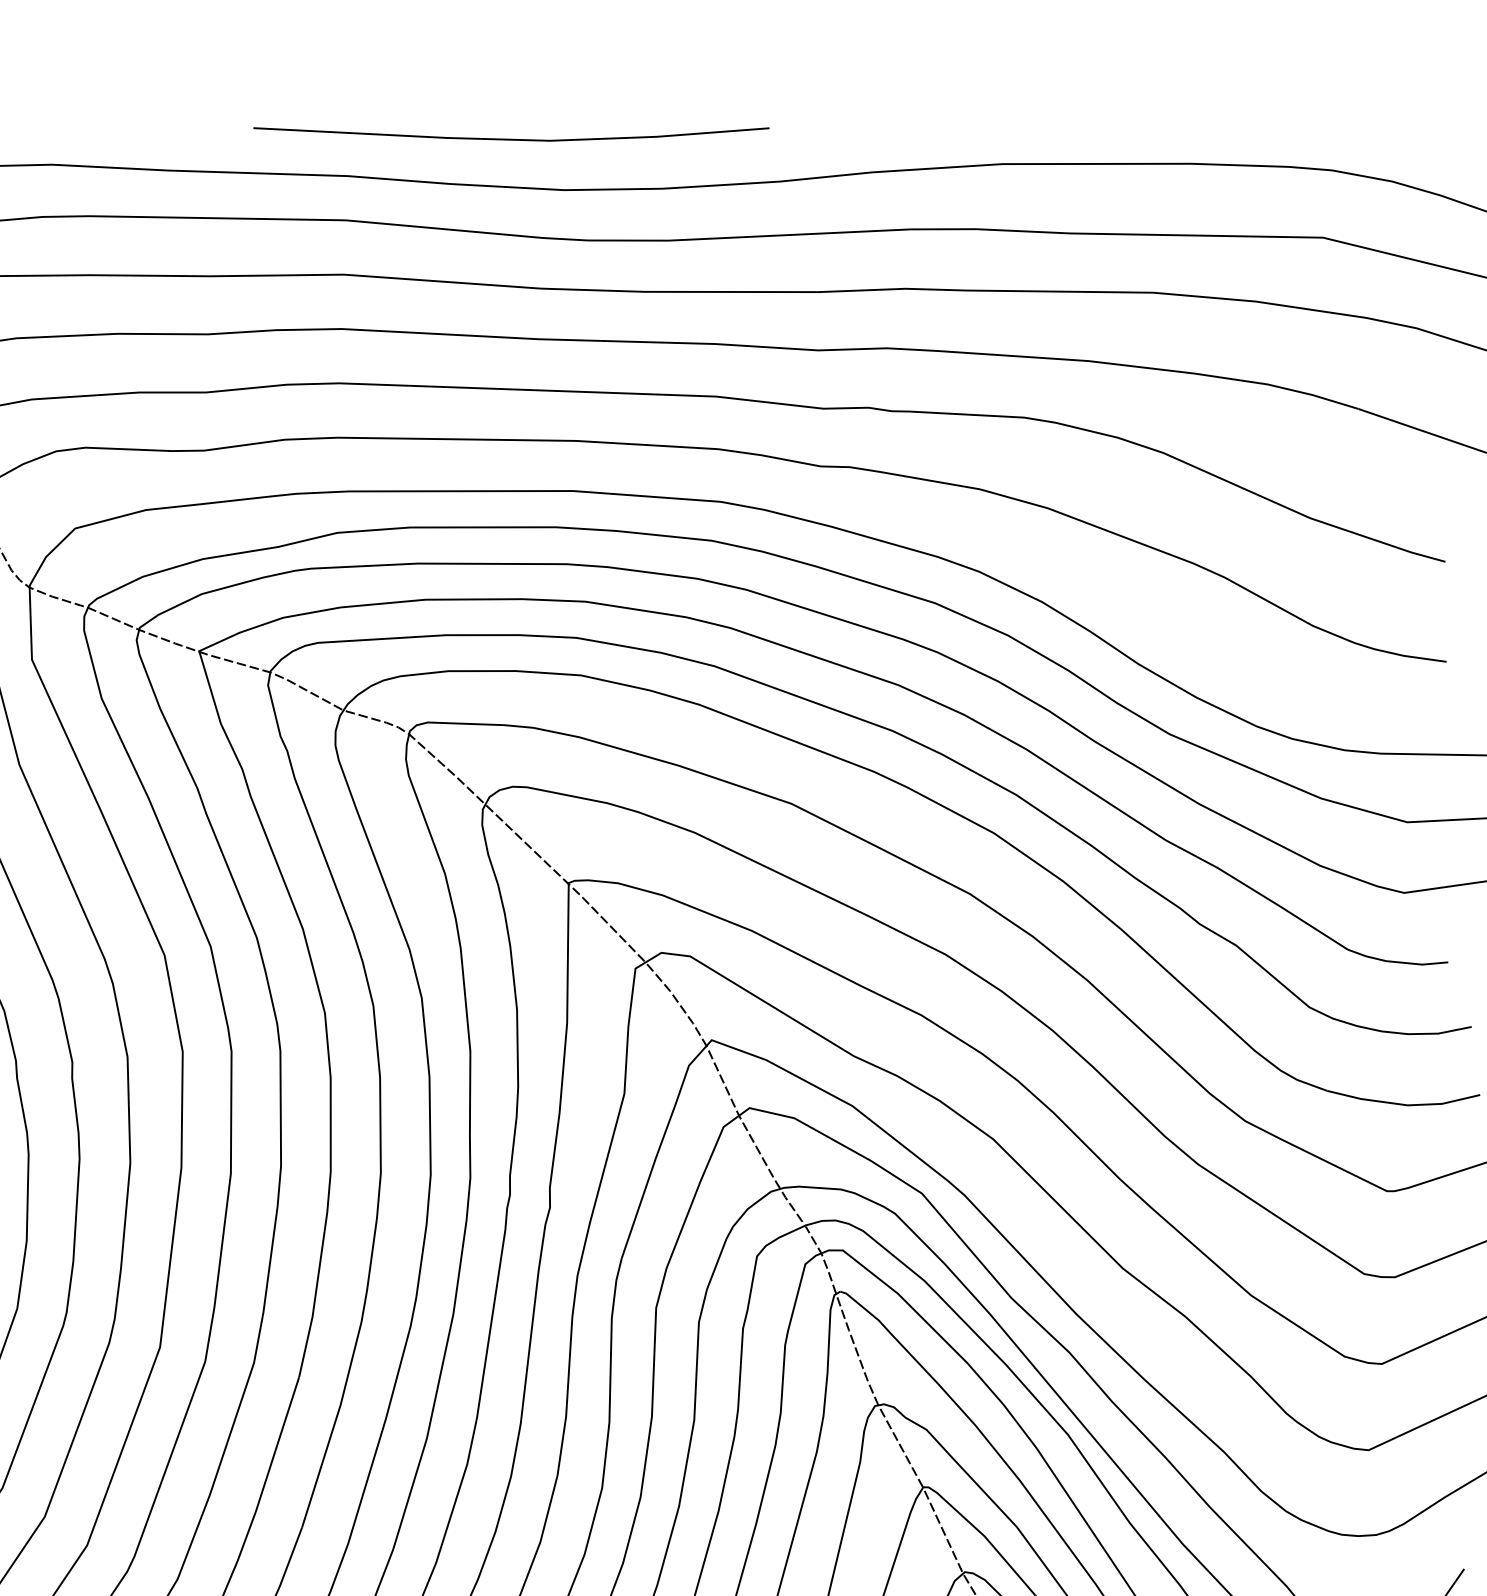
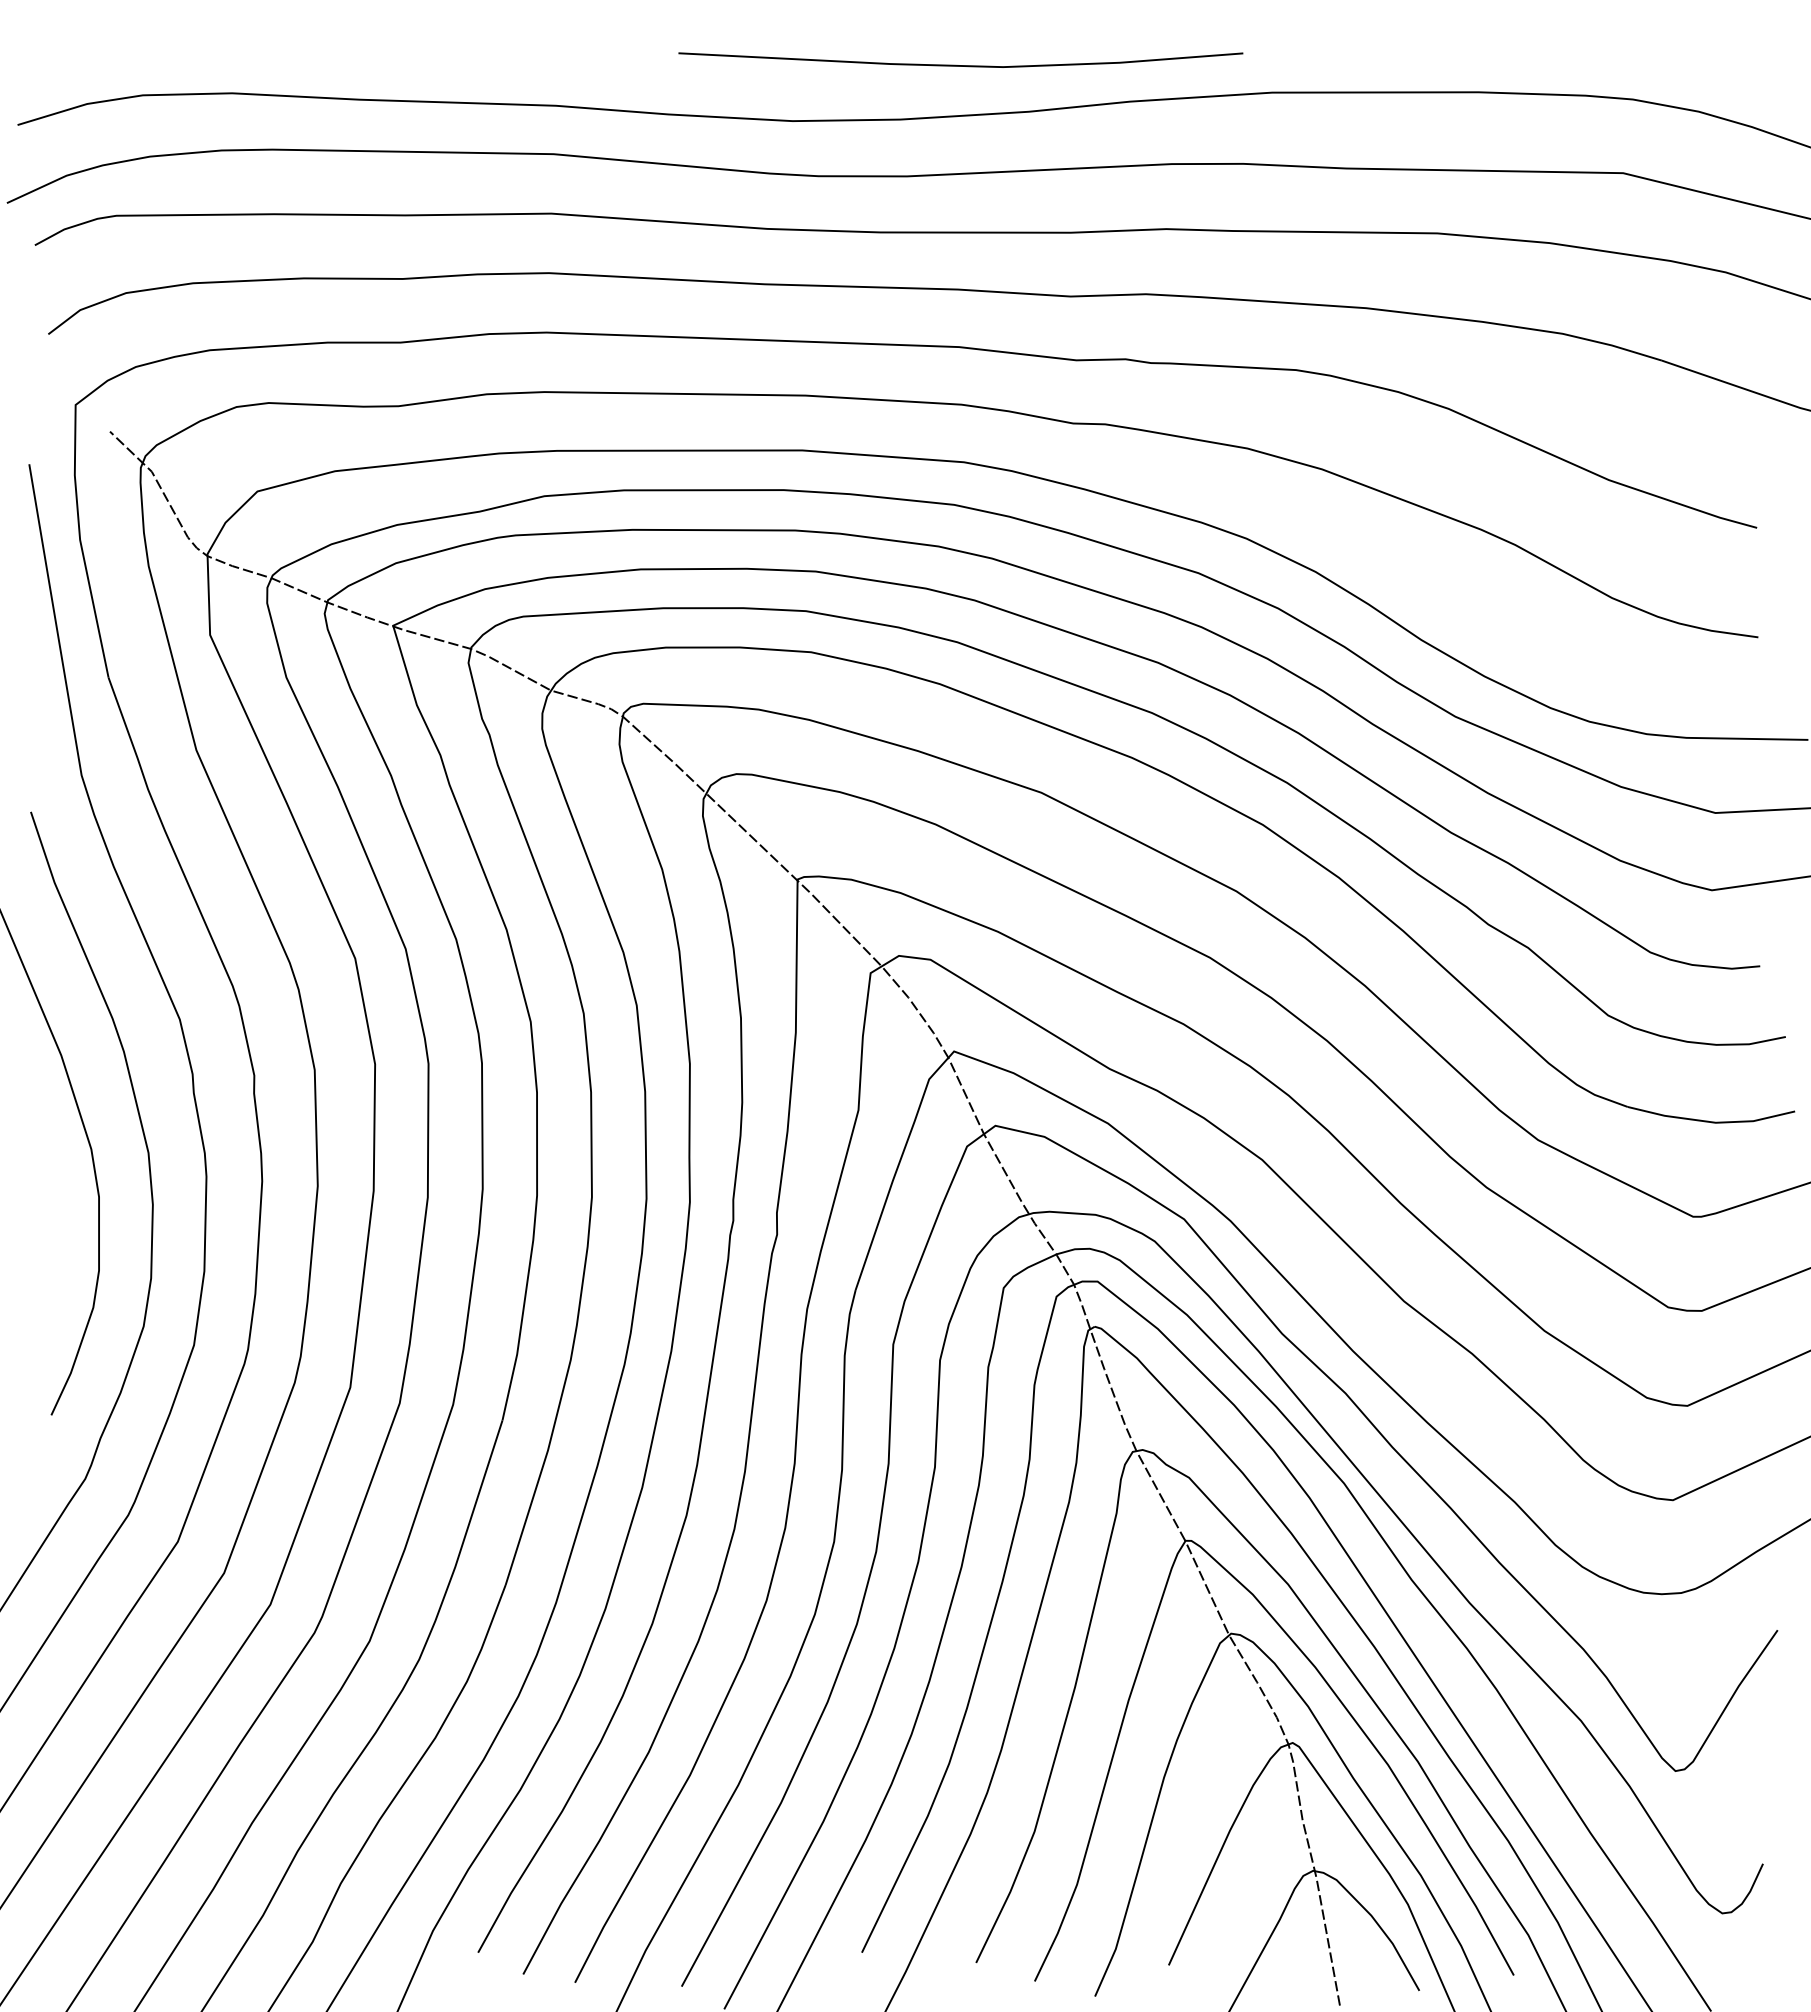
line: (511, 139) -> (960, 65), moved

